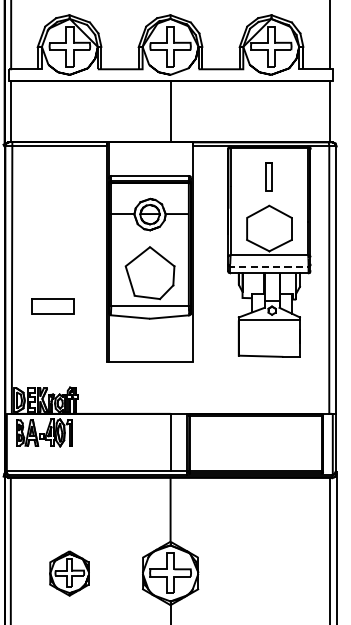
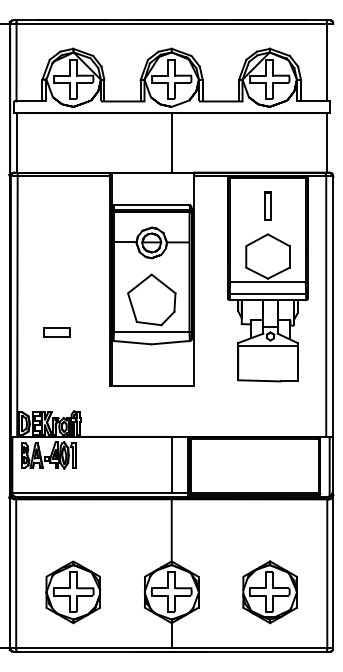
line: (267, 266) -> (266, 293), dashed -> solid
part: (52, 306) -> (56, 332), size x0.62
part: (69, 573) -> (73, 592), size x1.43
part: (271, 573) -> (269, 592), added

